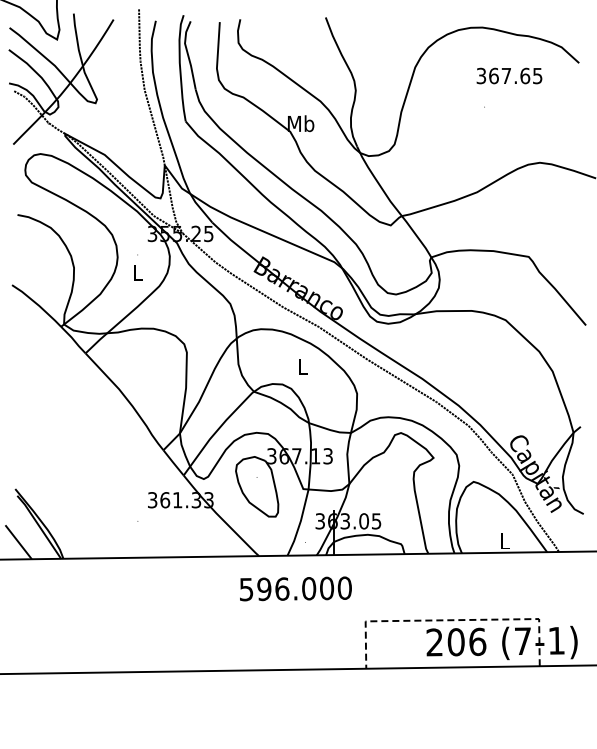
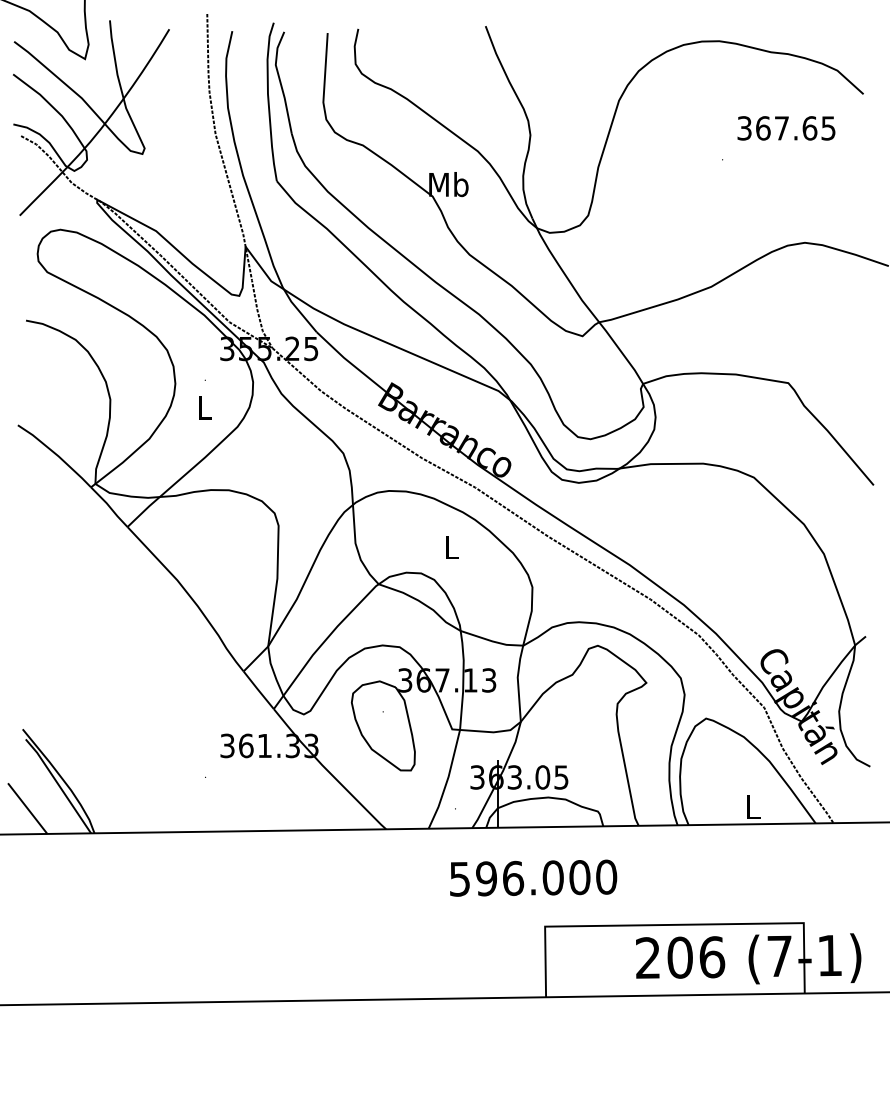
text: (509, 75) -> (786, 127), moved
text: (295, 588) -> (532, 877), moved
line: (452, 620) -> (674, 925), dashed -> solid

